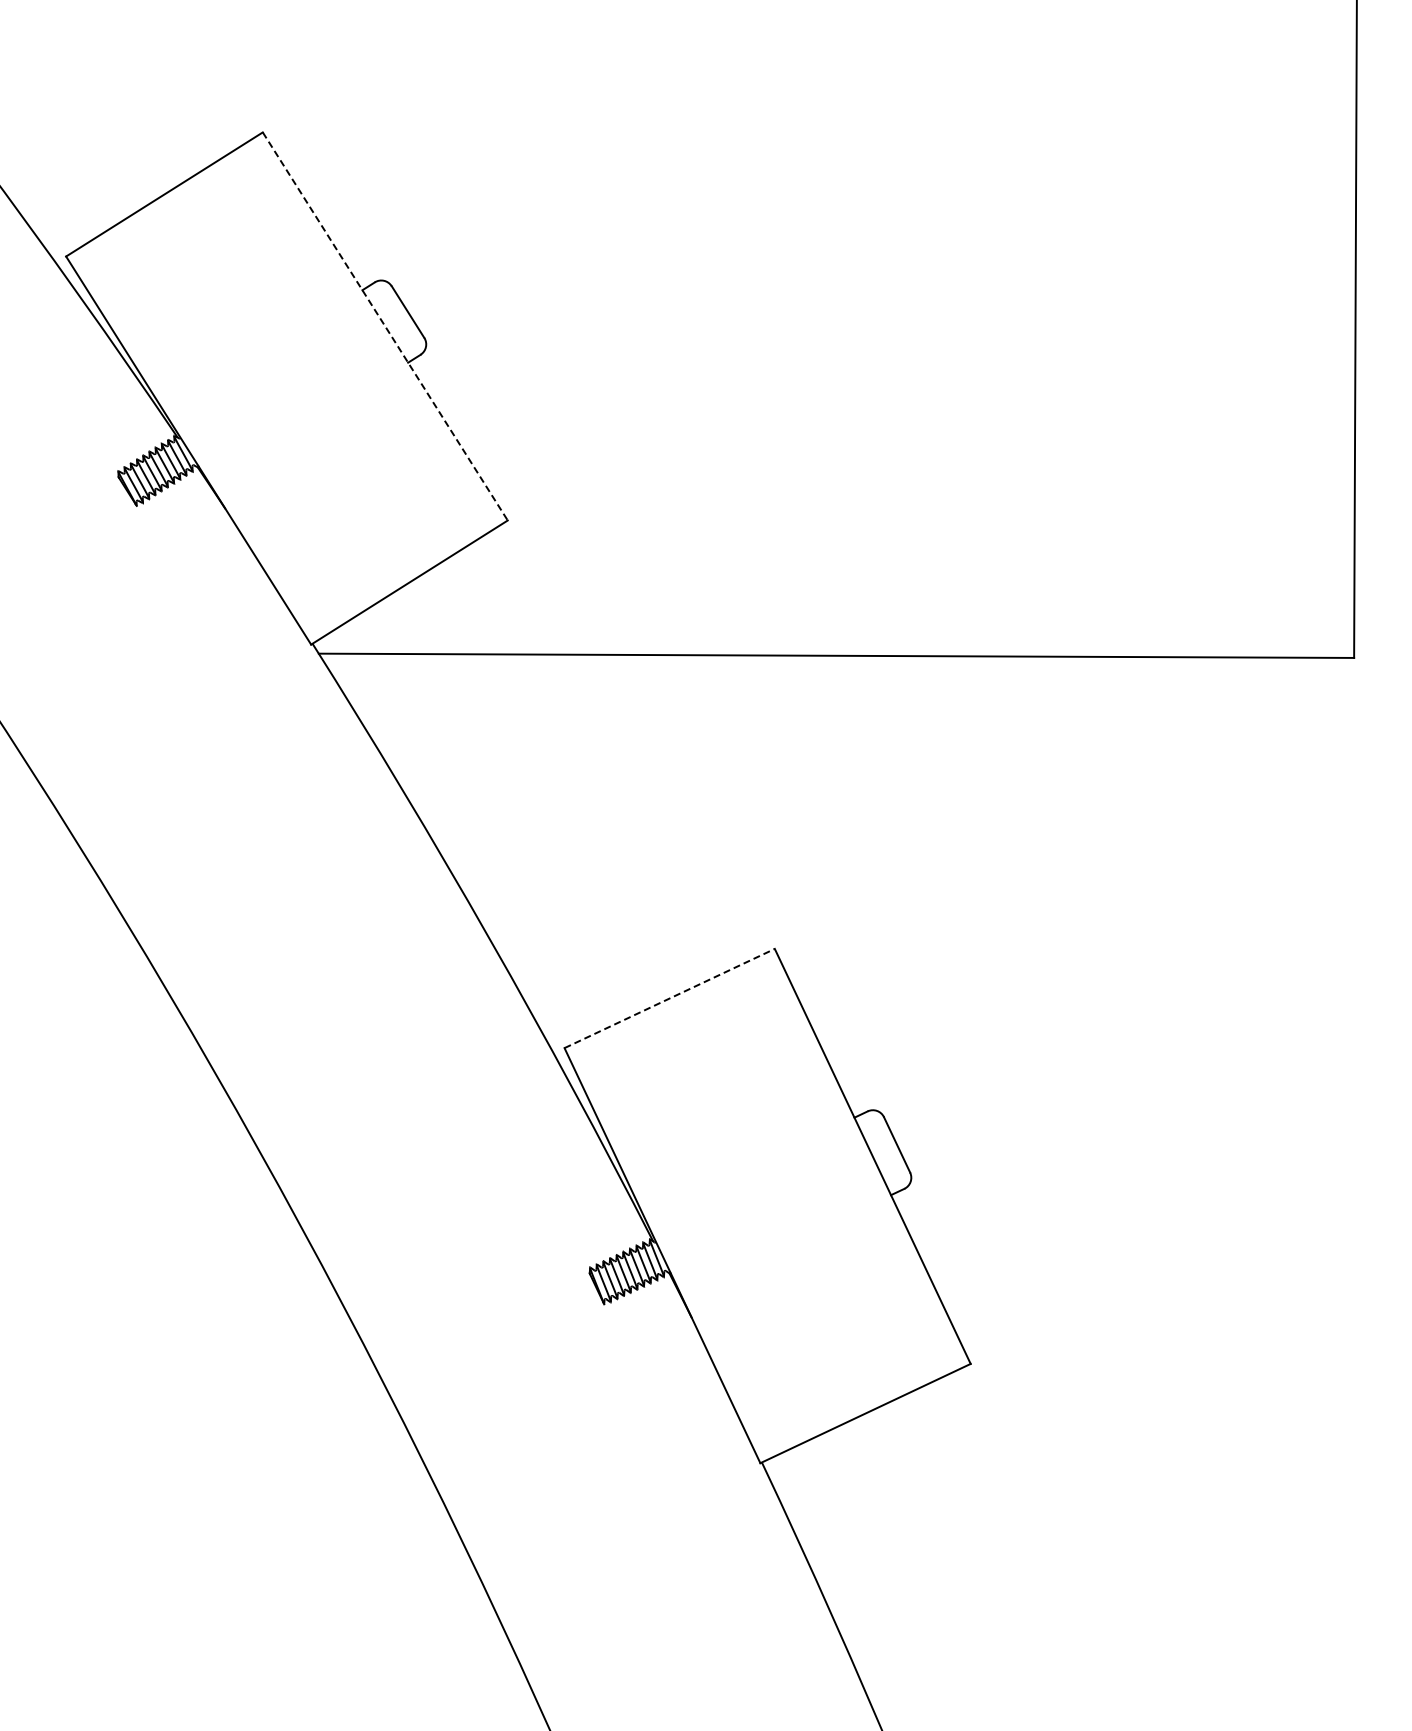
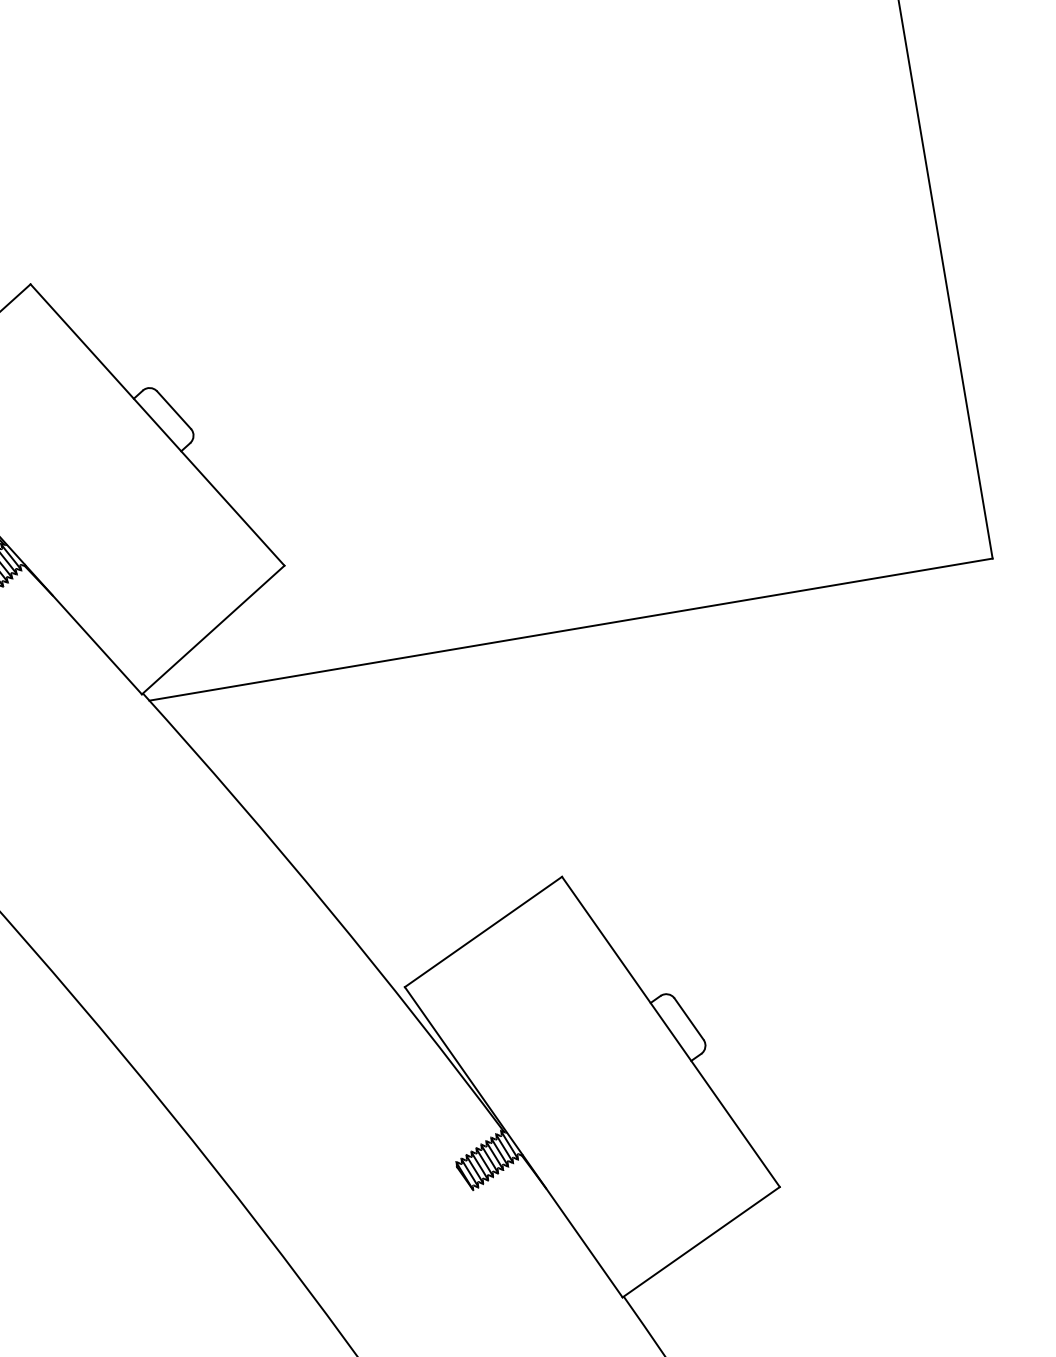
line: (385, 326) -> (157, 425), dashed -> solid
line: (670, 998) -> (484, 931), dashed -> solid

